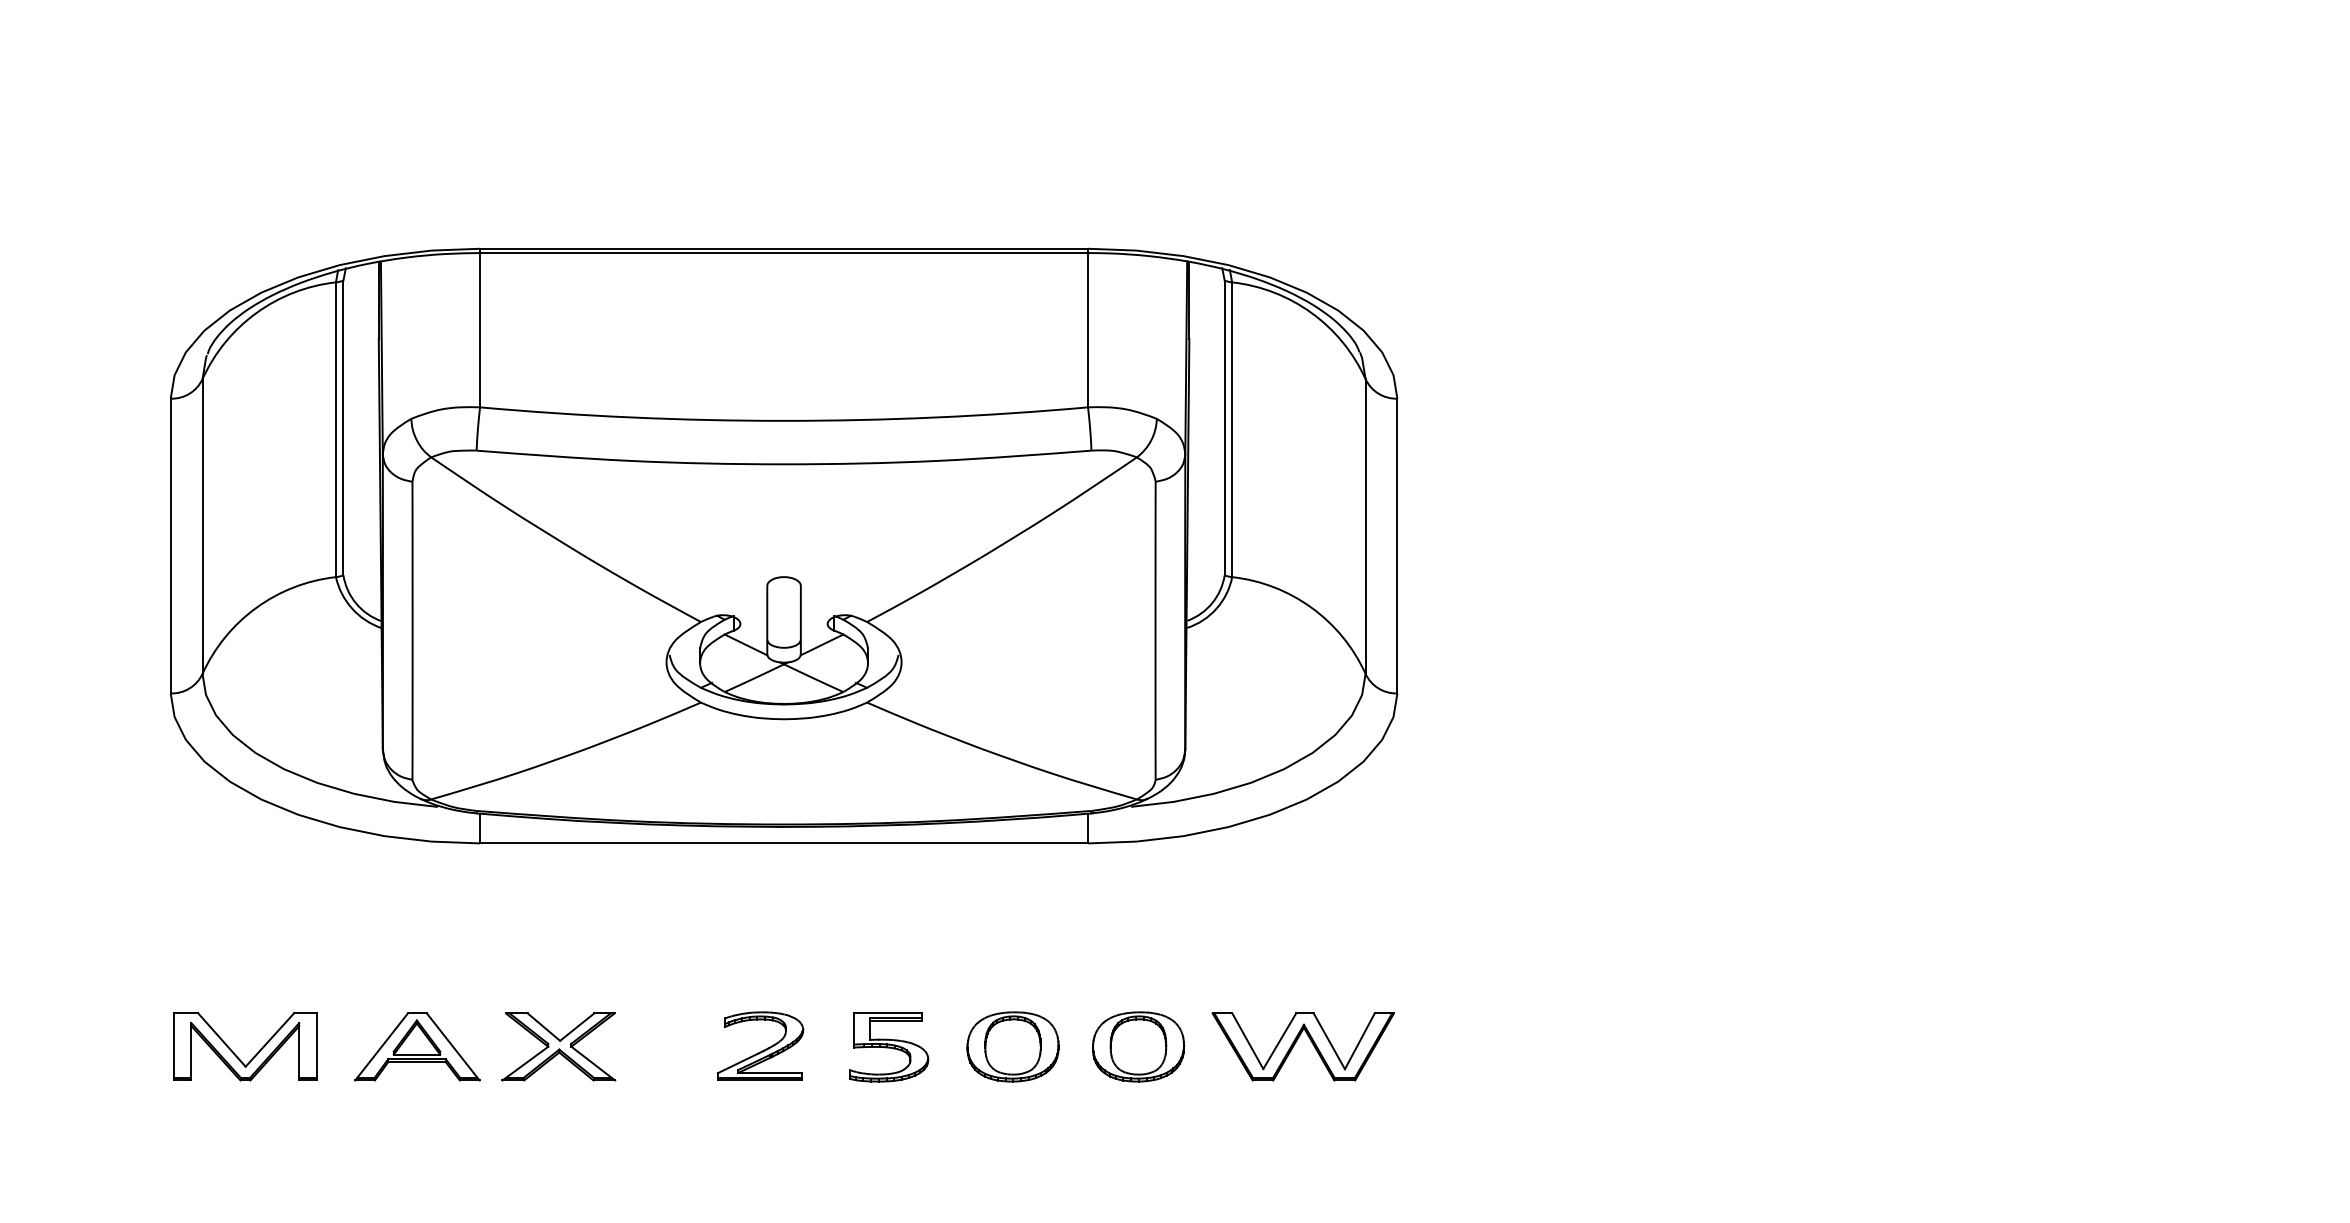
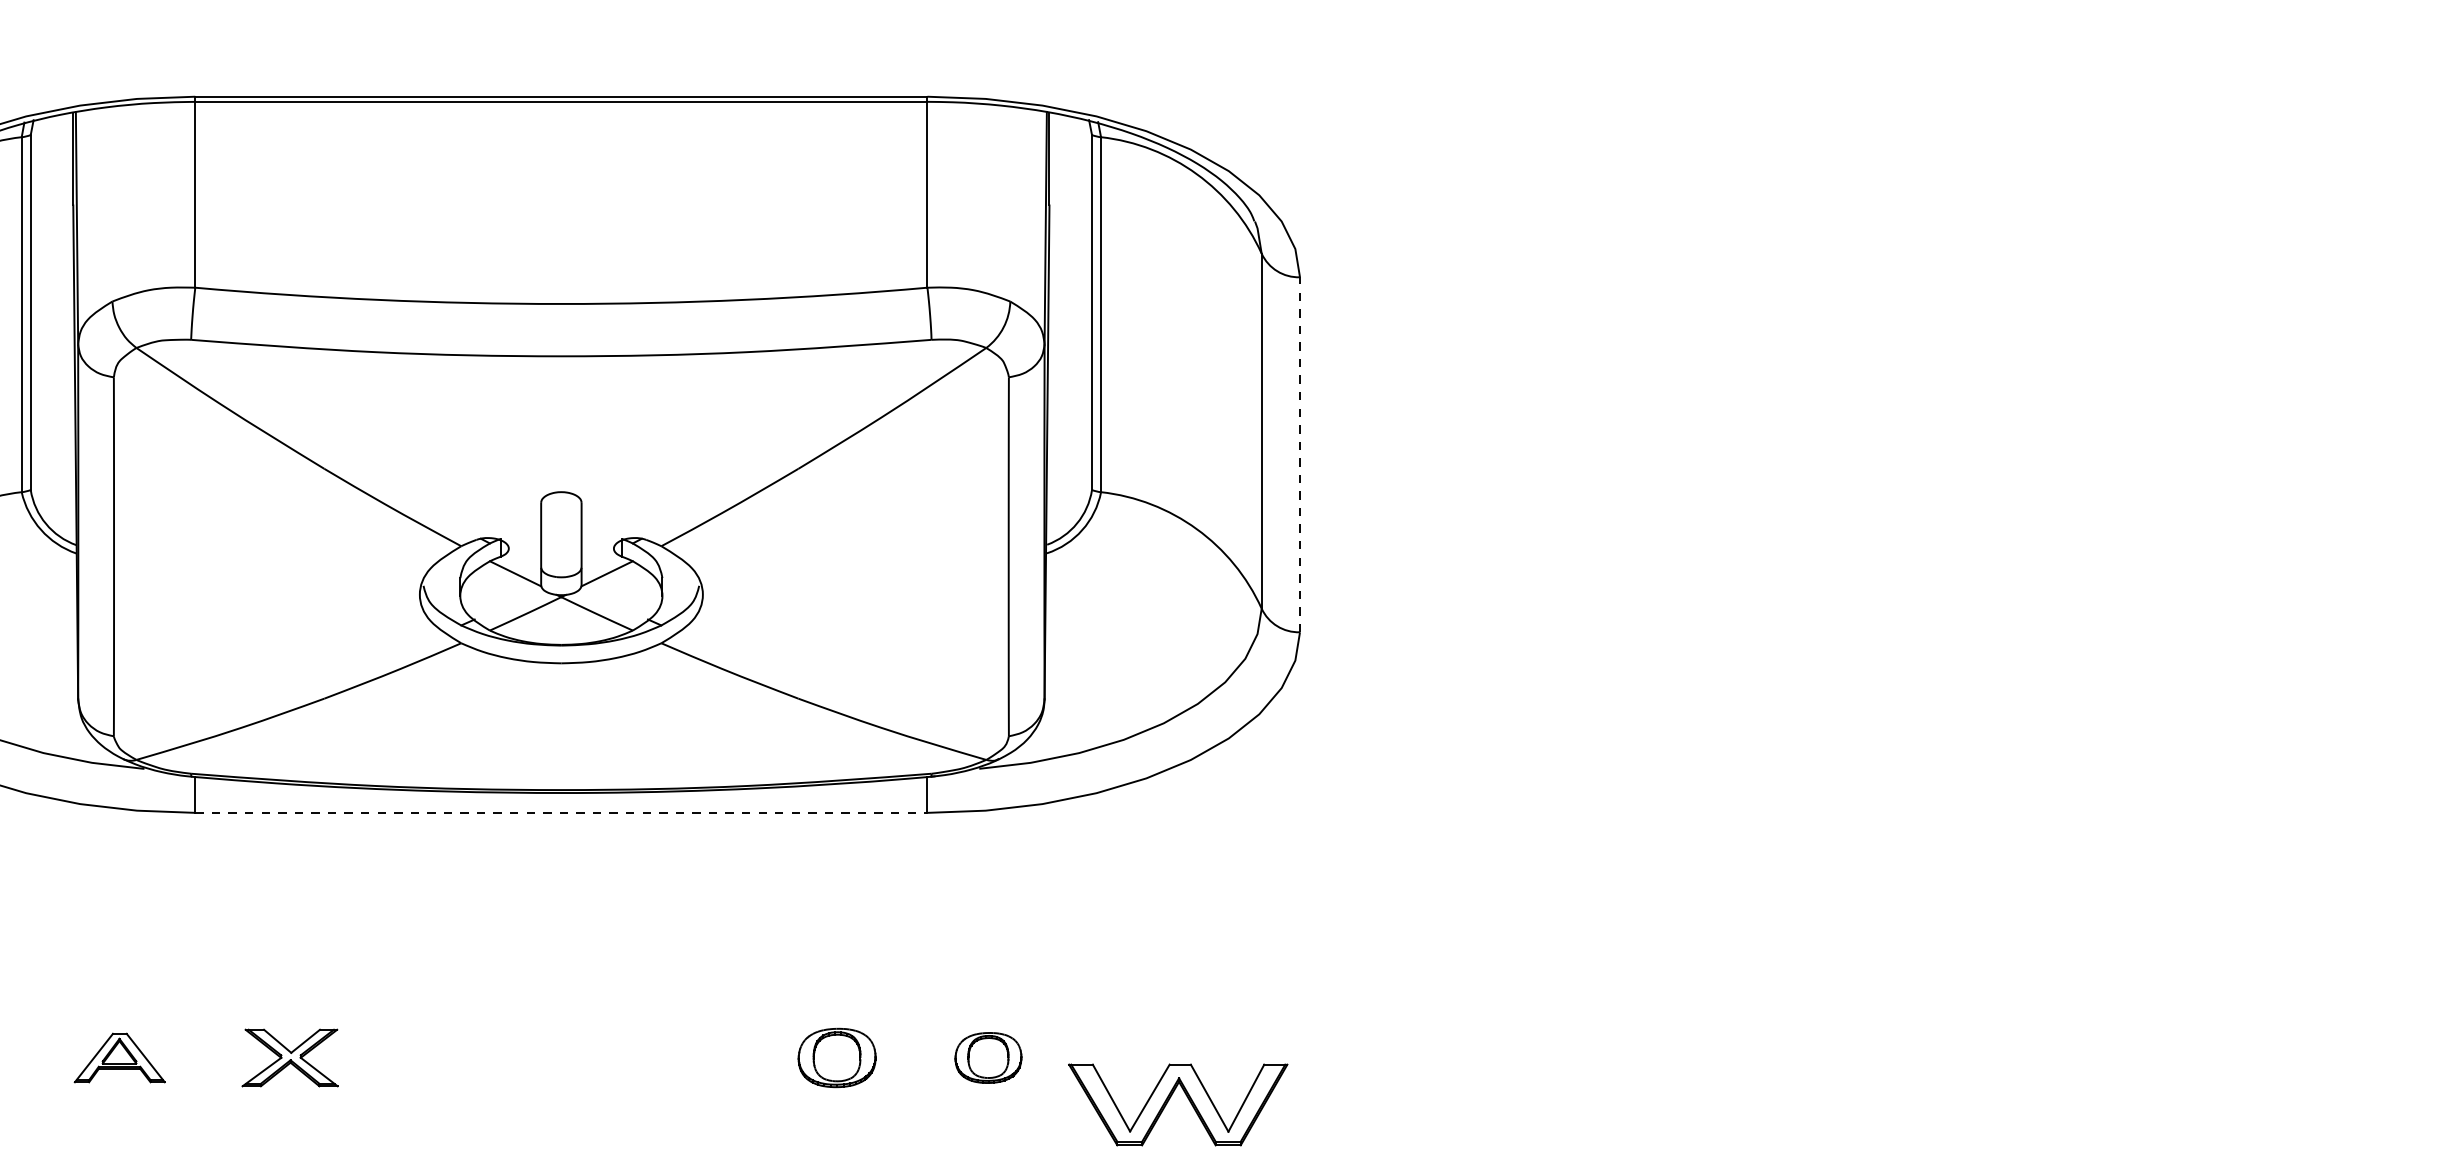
line: (1397, 545) -> (1300, 454), solid -> dashed
line: (784, 843) -> (561, 812), solid -> dashed
part: (1297, 1041) -> (1171, 1098), moved
part: (760, 1045) -> (533, 1056), removed
part: (417, 1046) -> (119, 1057), size x0.6
part: (558, 1046) -> (289, 1057), size x0.7
part: (1012, 1046) -> (836, 1057), size x0.7
part: (1138, 1046) -> (988, 1057), size x0.6
part: (889, 1047) -> (688, 1058), removed

